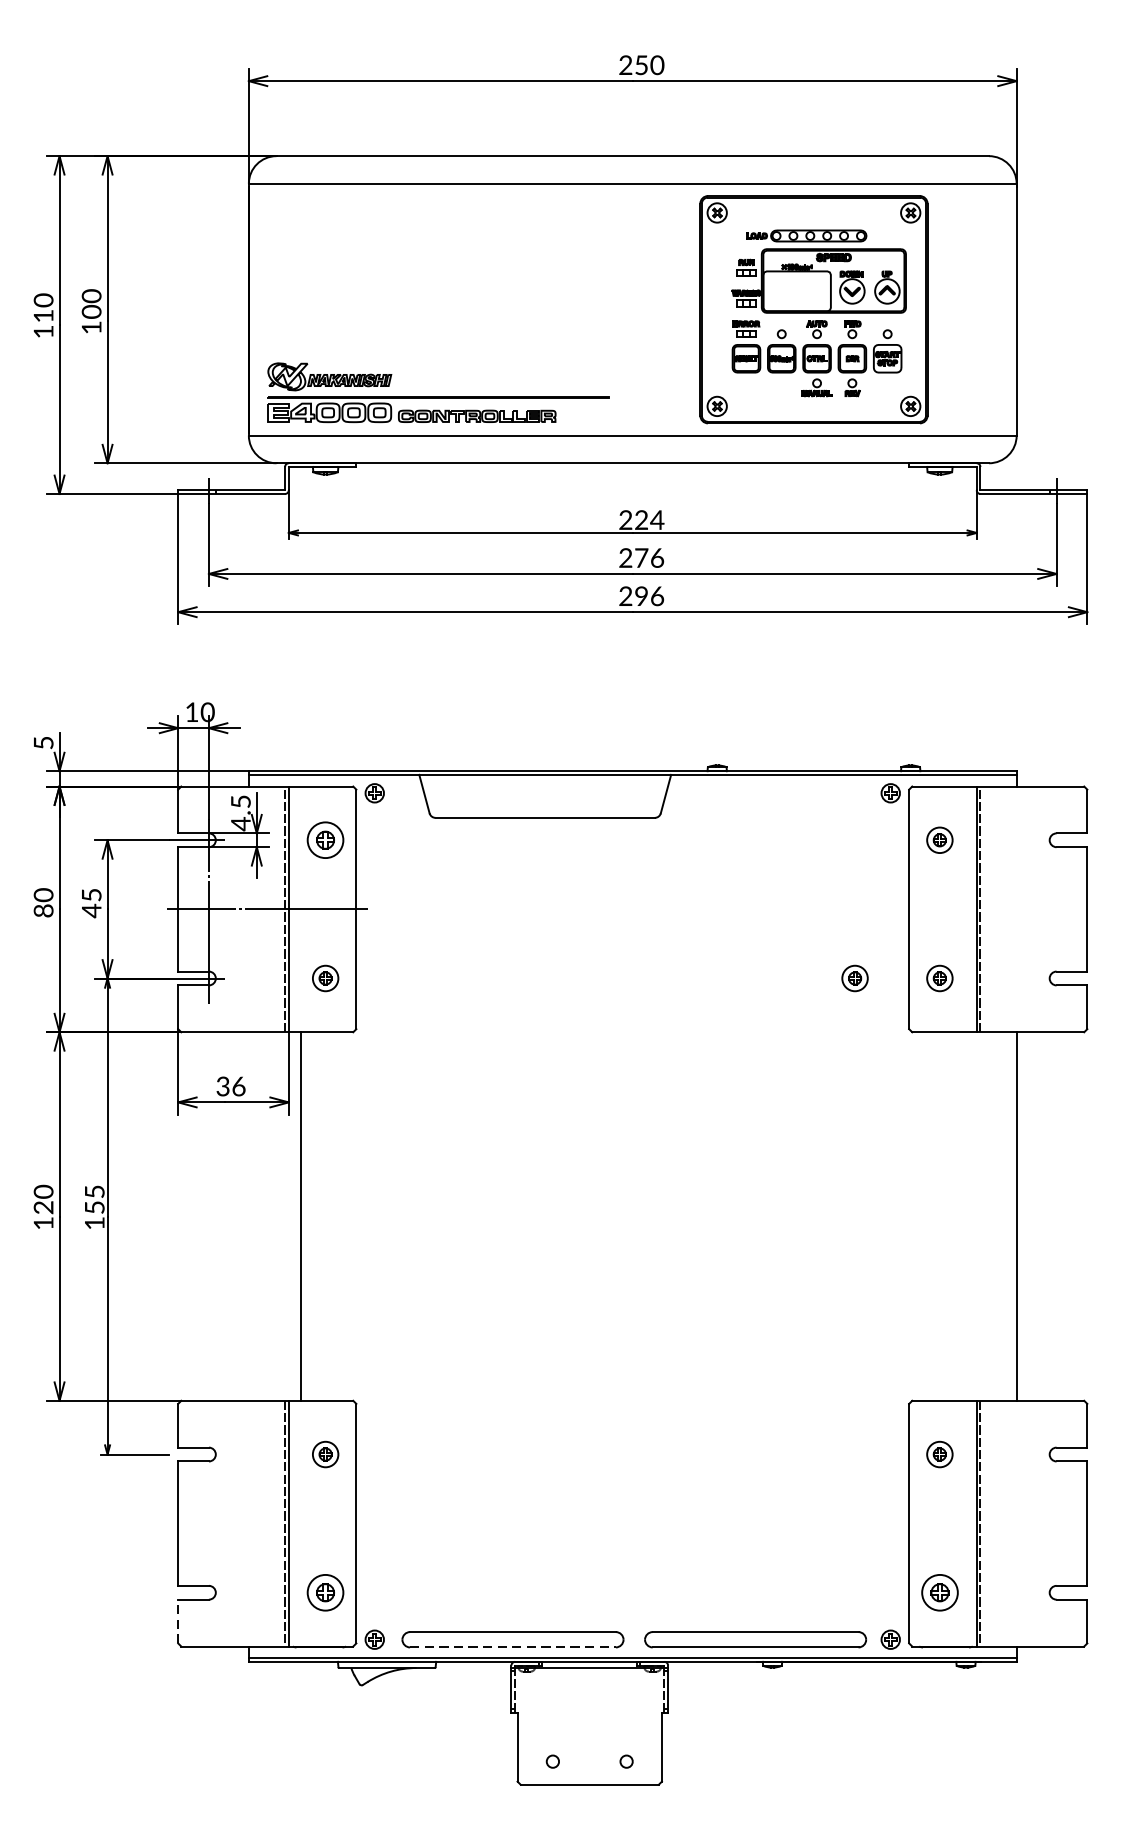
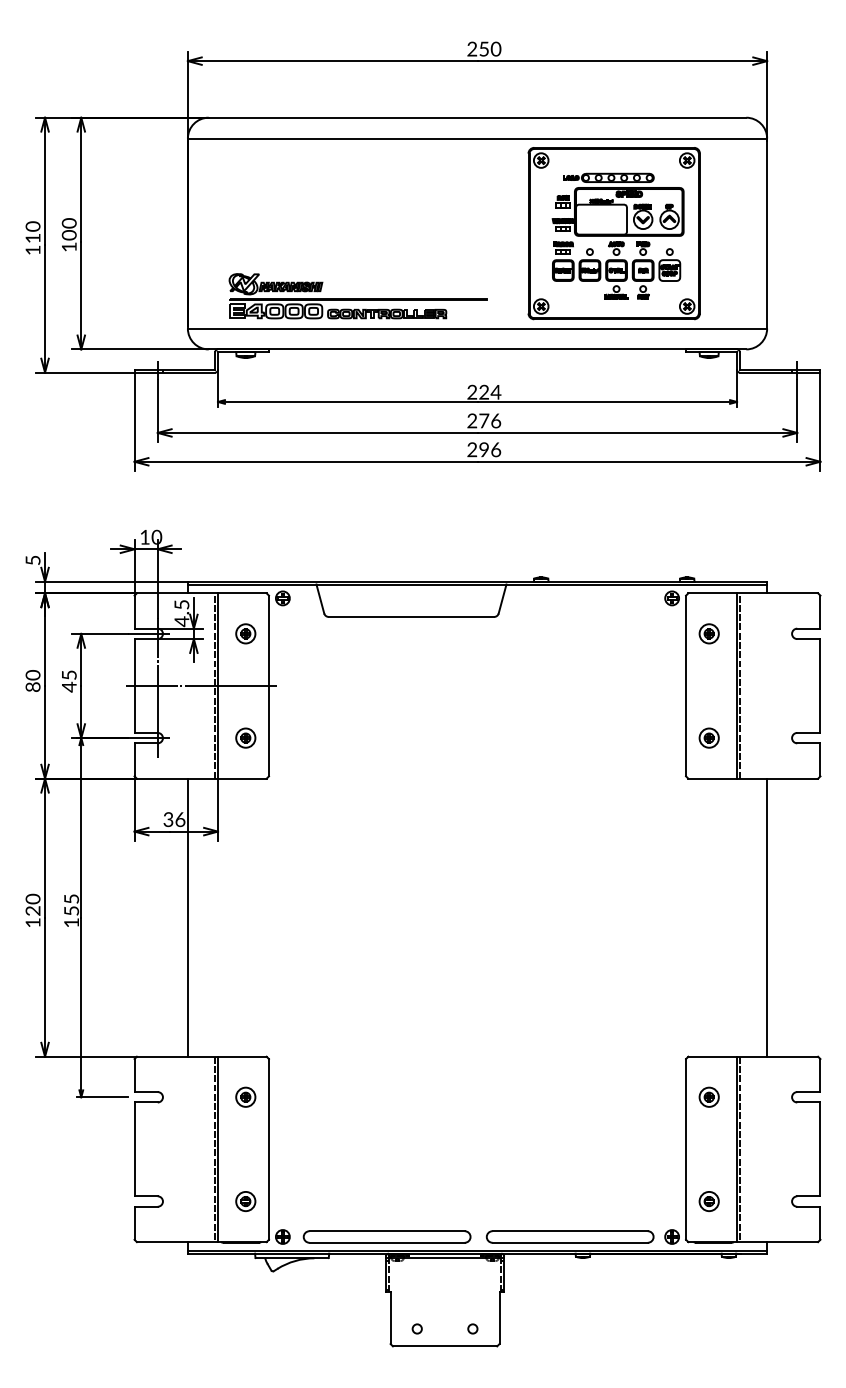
part: (437, 393) -> (357, 296), moved
part: (325, 839) -> (245, 633), size x0.71
part: (854, 977) -> (644, 737), removed
line: (300, 1216) -> (187, 917), moved
part: (325, 1592) -> (245, 1201), size x0.71
part: (938, 1592) -> (708, 1201), size x0.71
line: (178, 1621) -> (134, 1223), dashed -> solid
line: (513, 1647) -> (387, 1242), dashed -> solid

